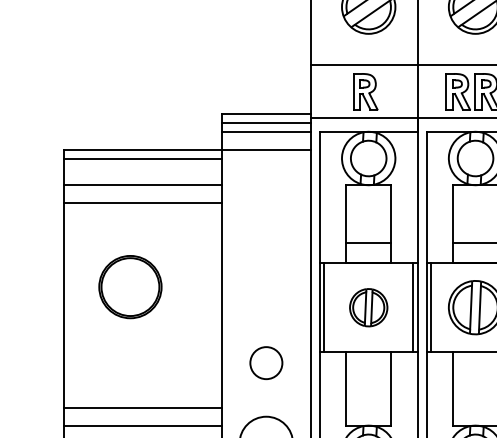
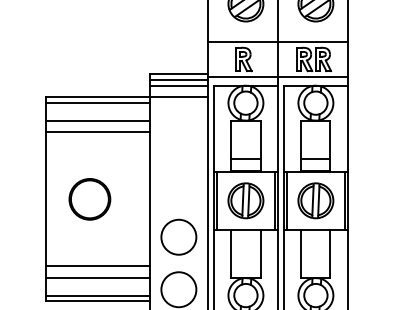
part: (129, 287) -> (89, 199), moved
part: (368, 307) -> (245, 200), size x1.43
circle: (265, 362) -> (178, 236), size x1.67

